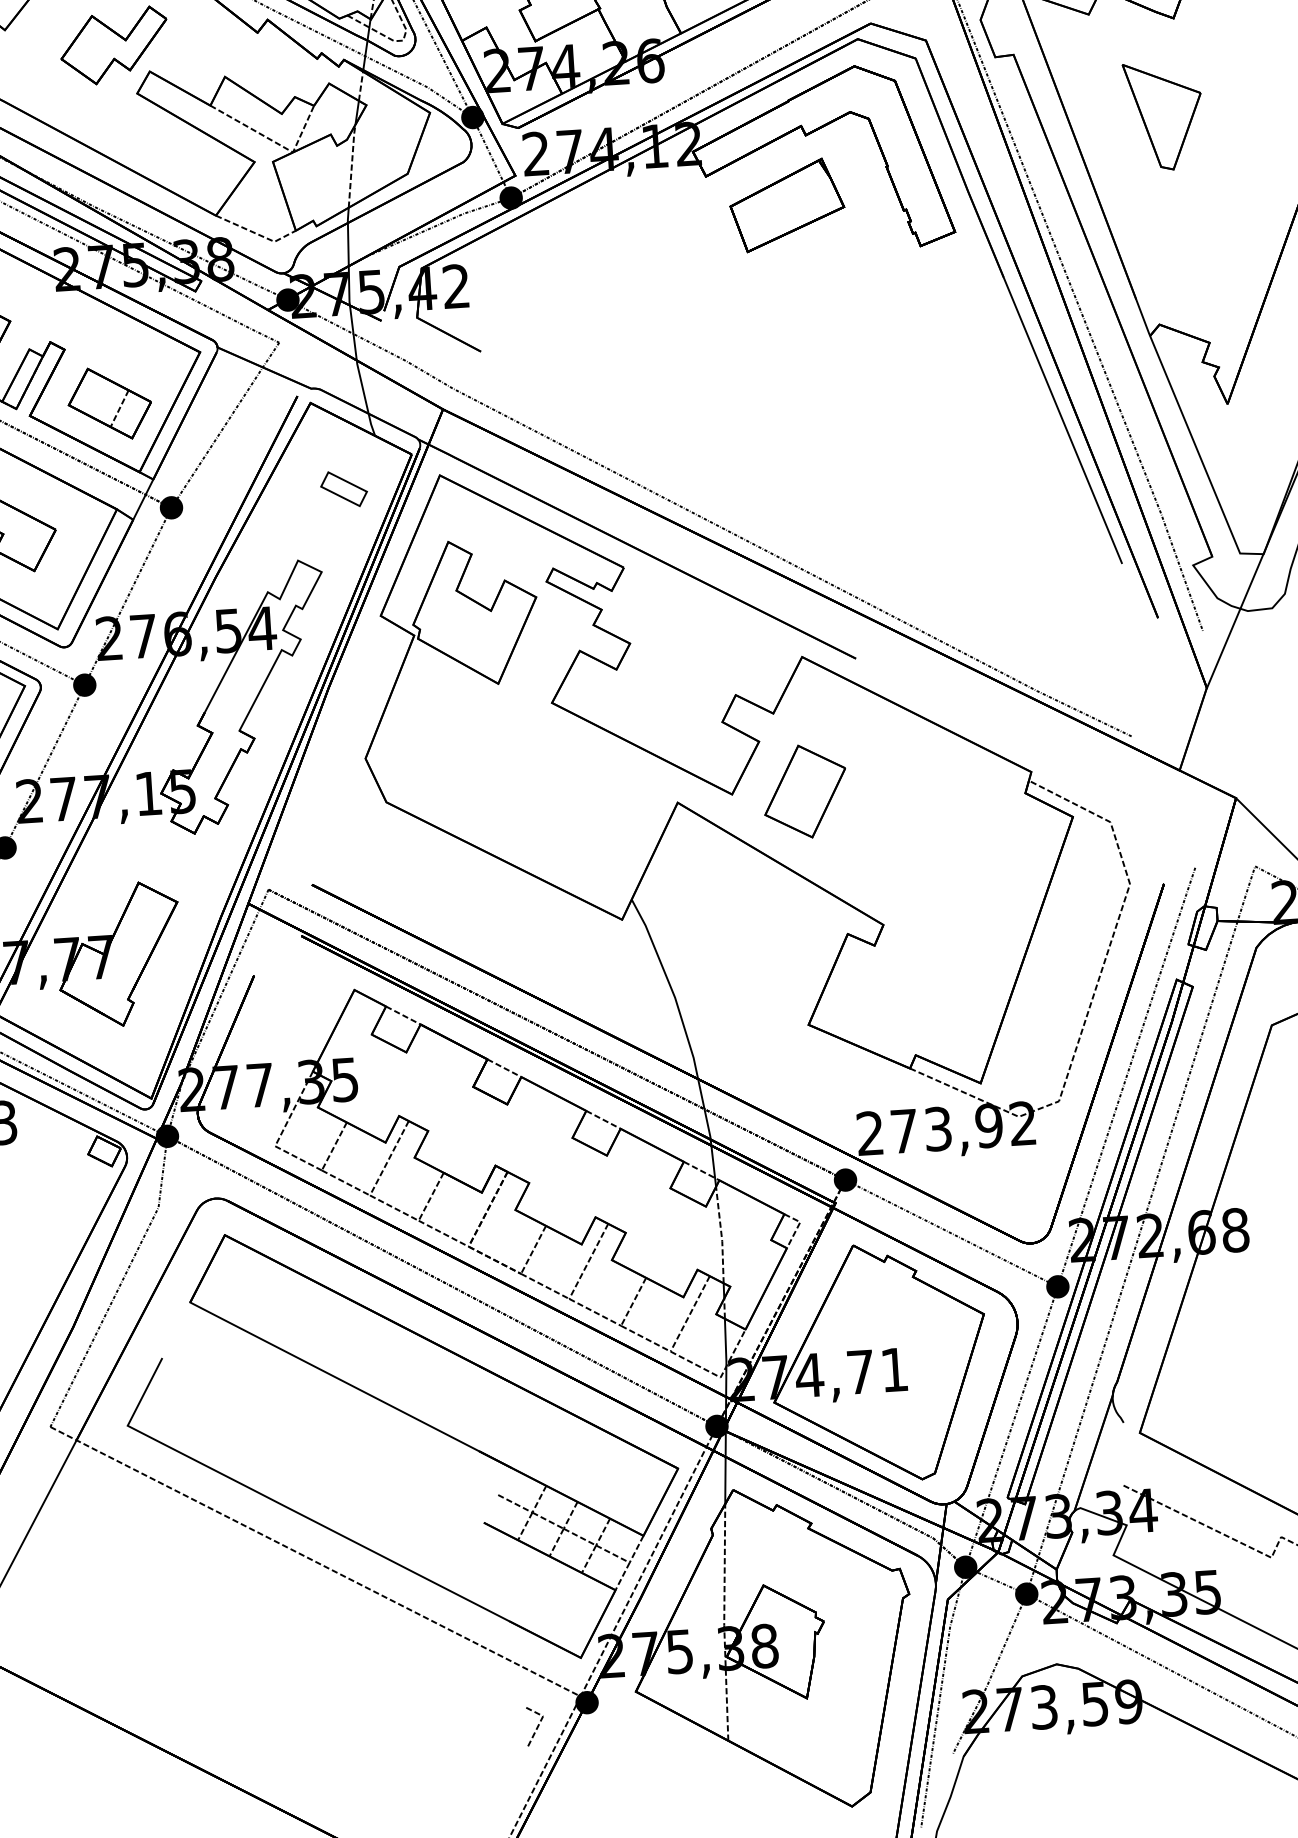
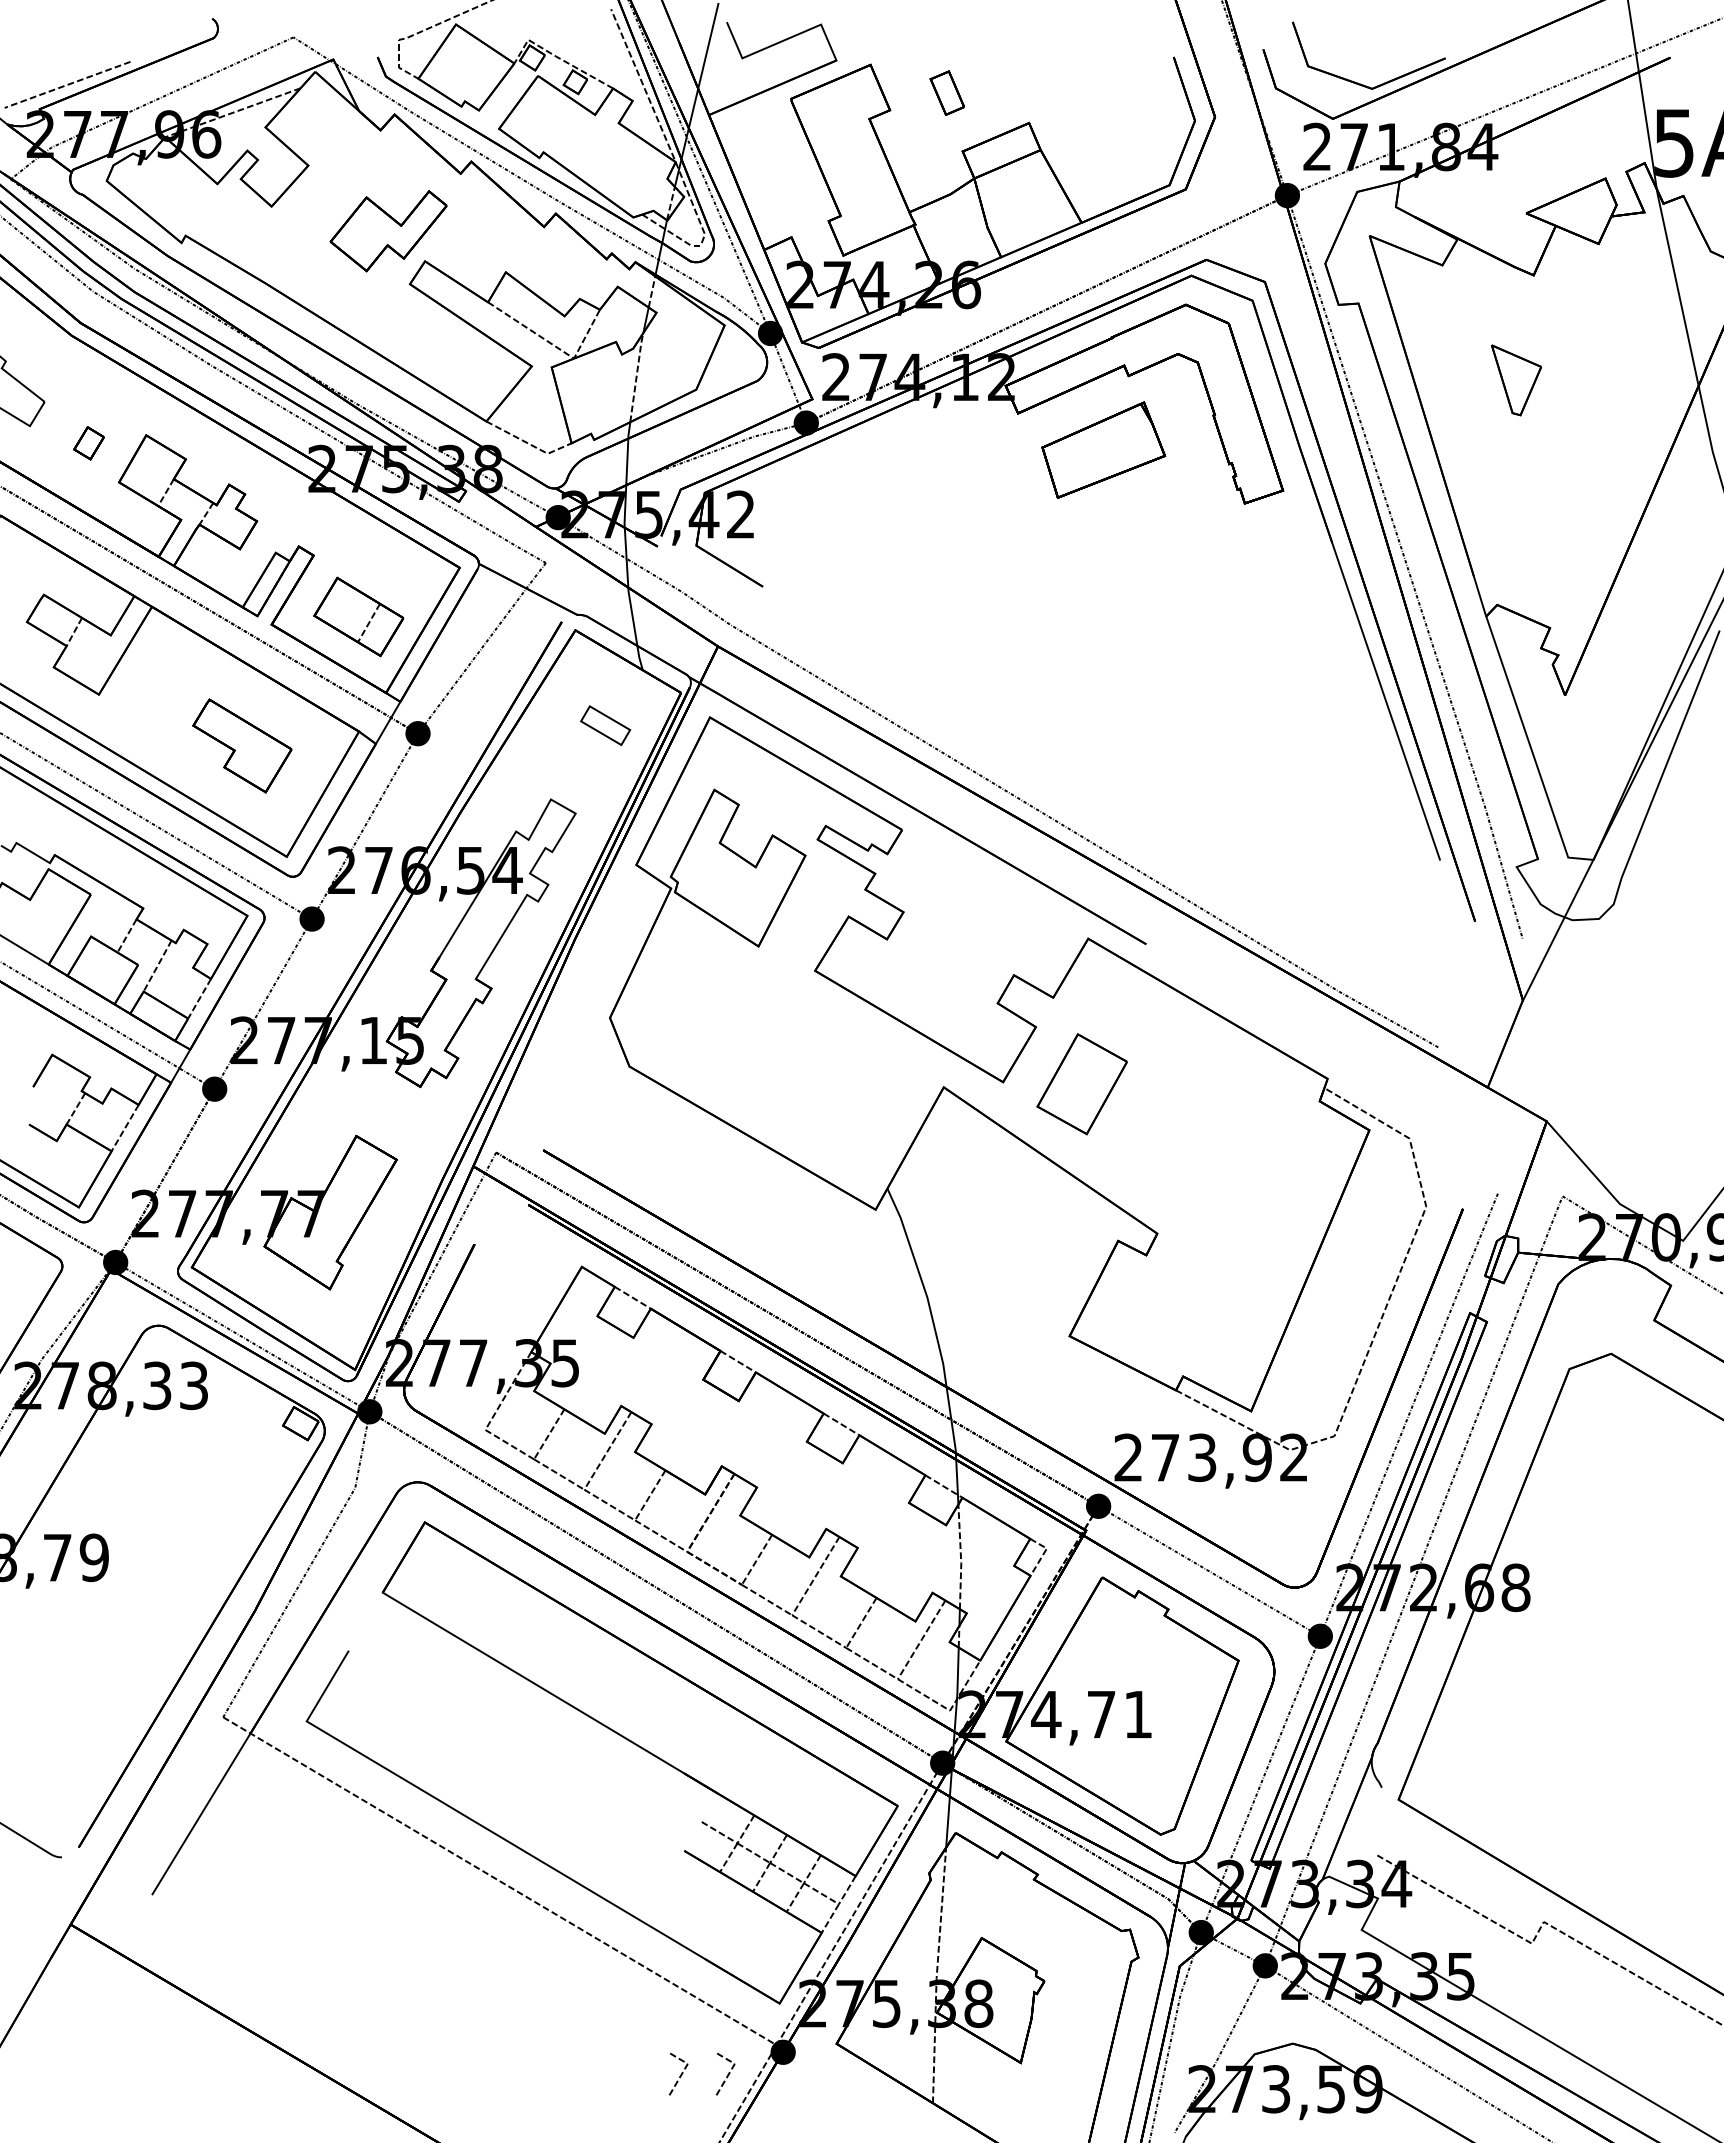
part: (1163, 116) -> (1516, 380), size x0.6
line: (493, 1729) -> (680, 2074), added

